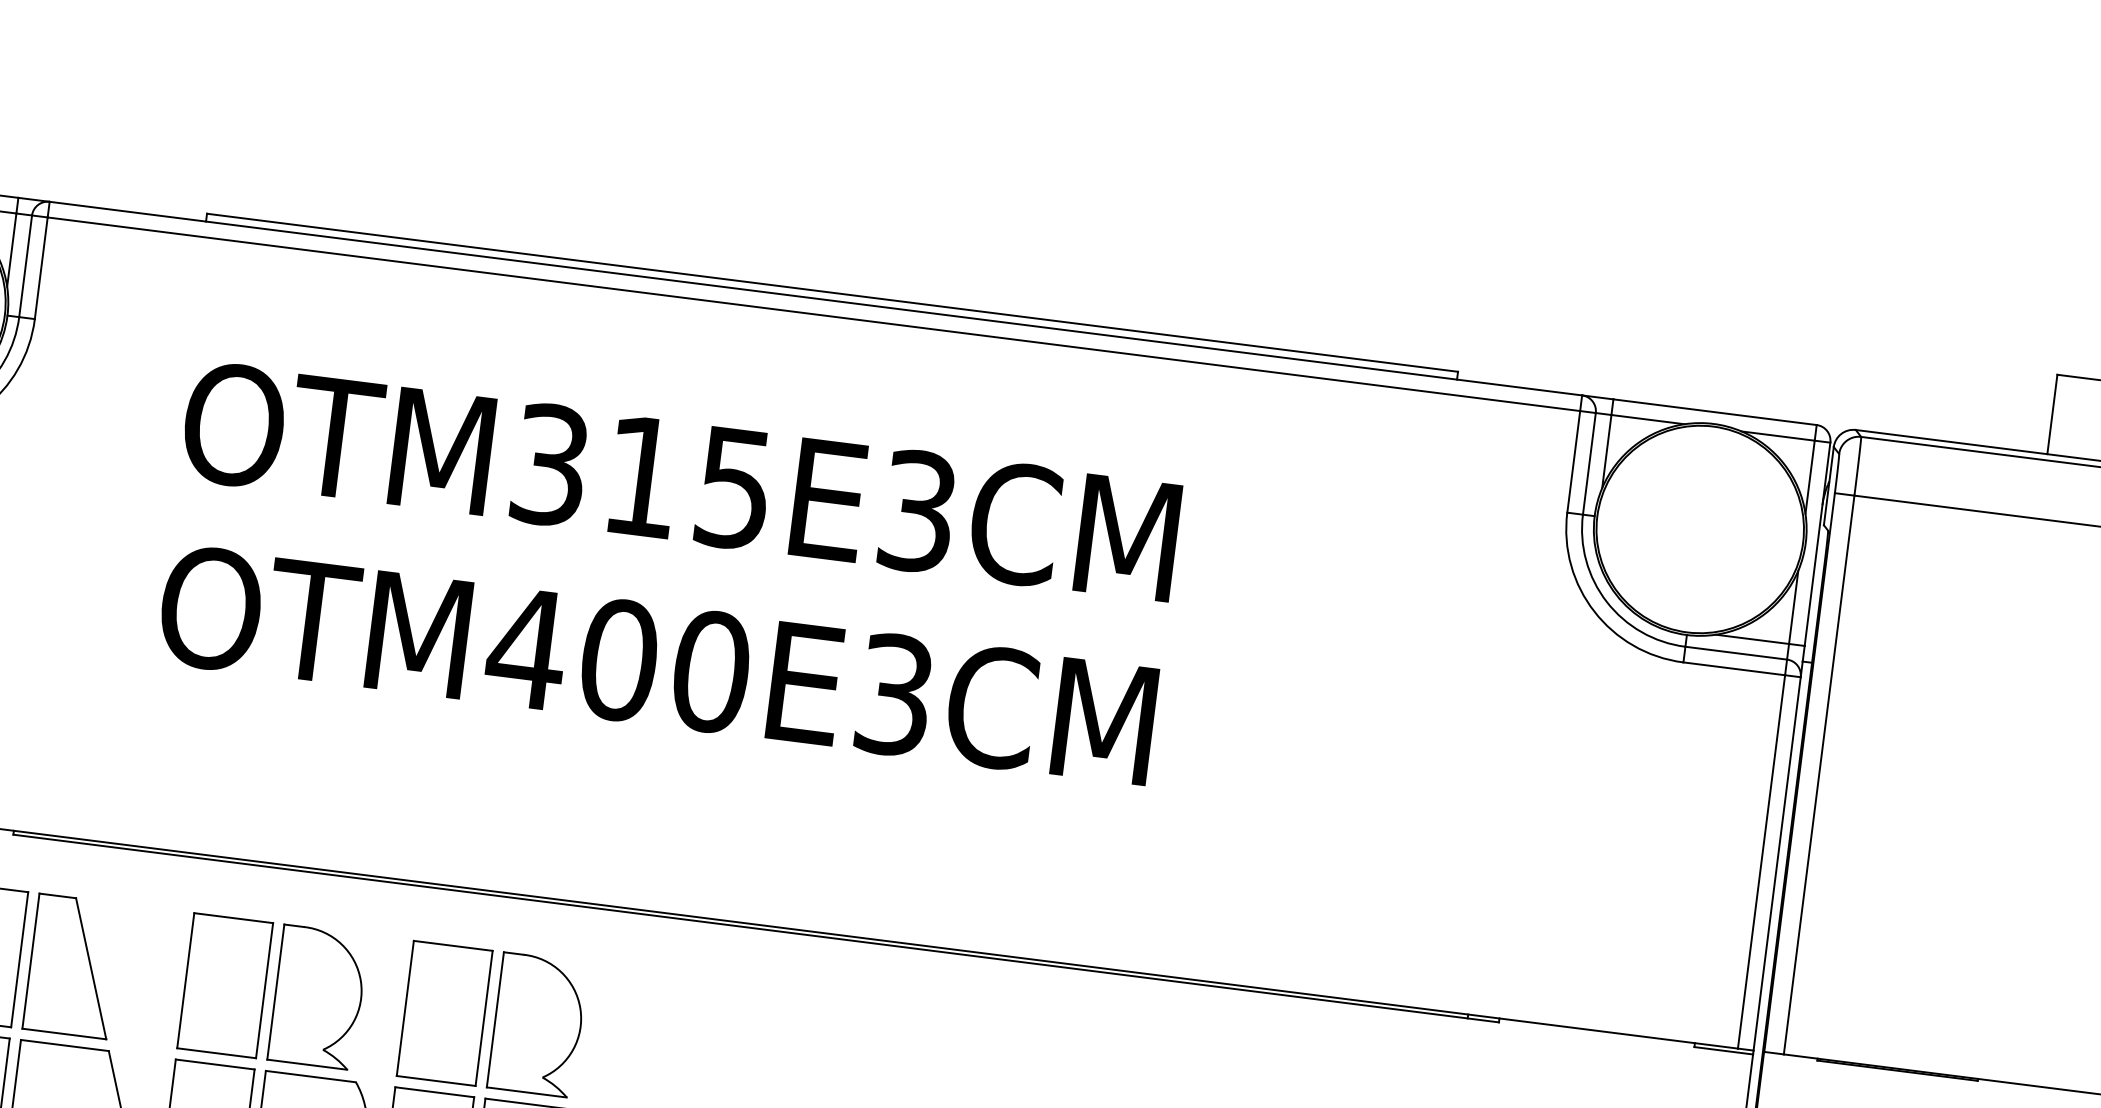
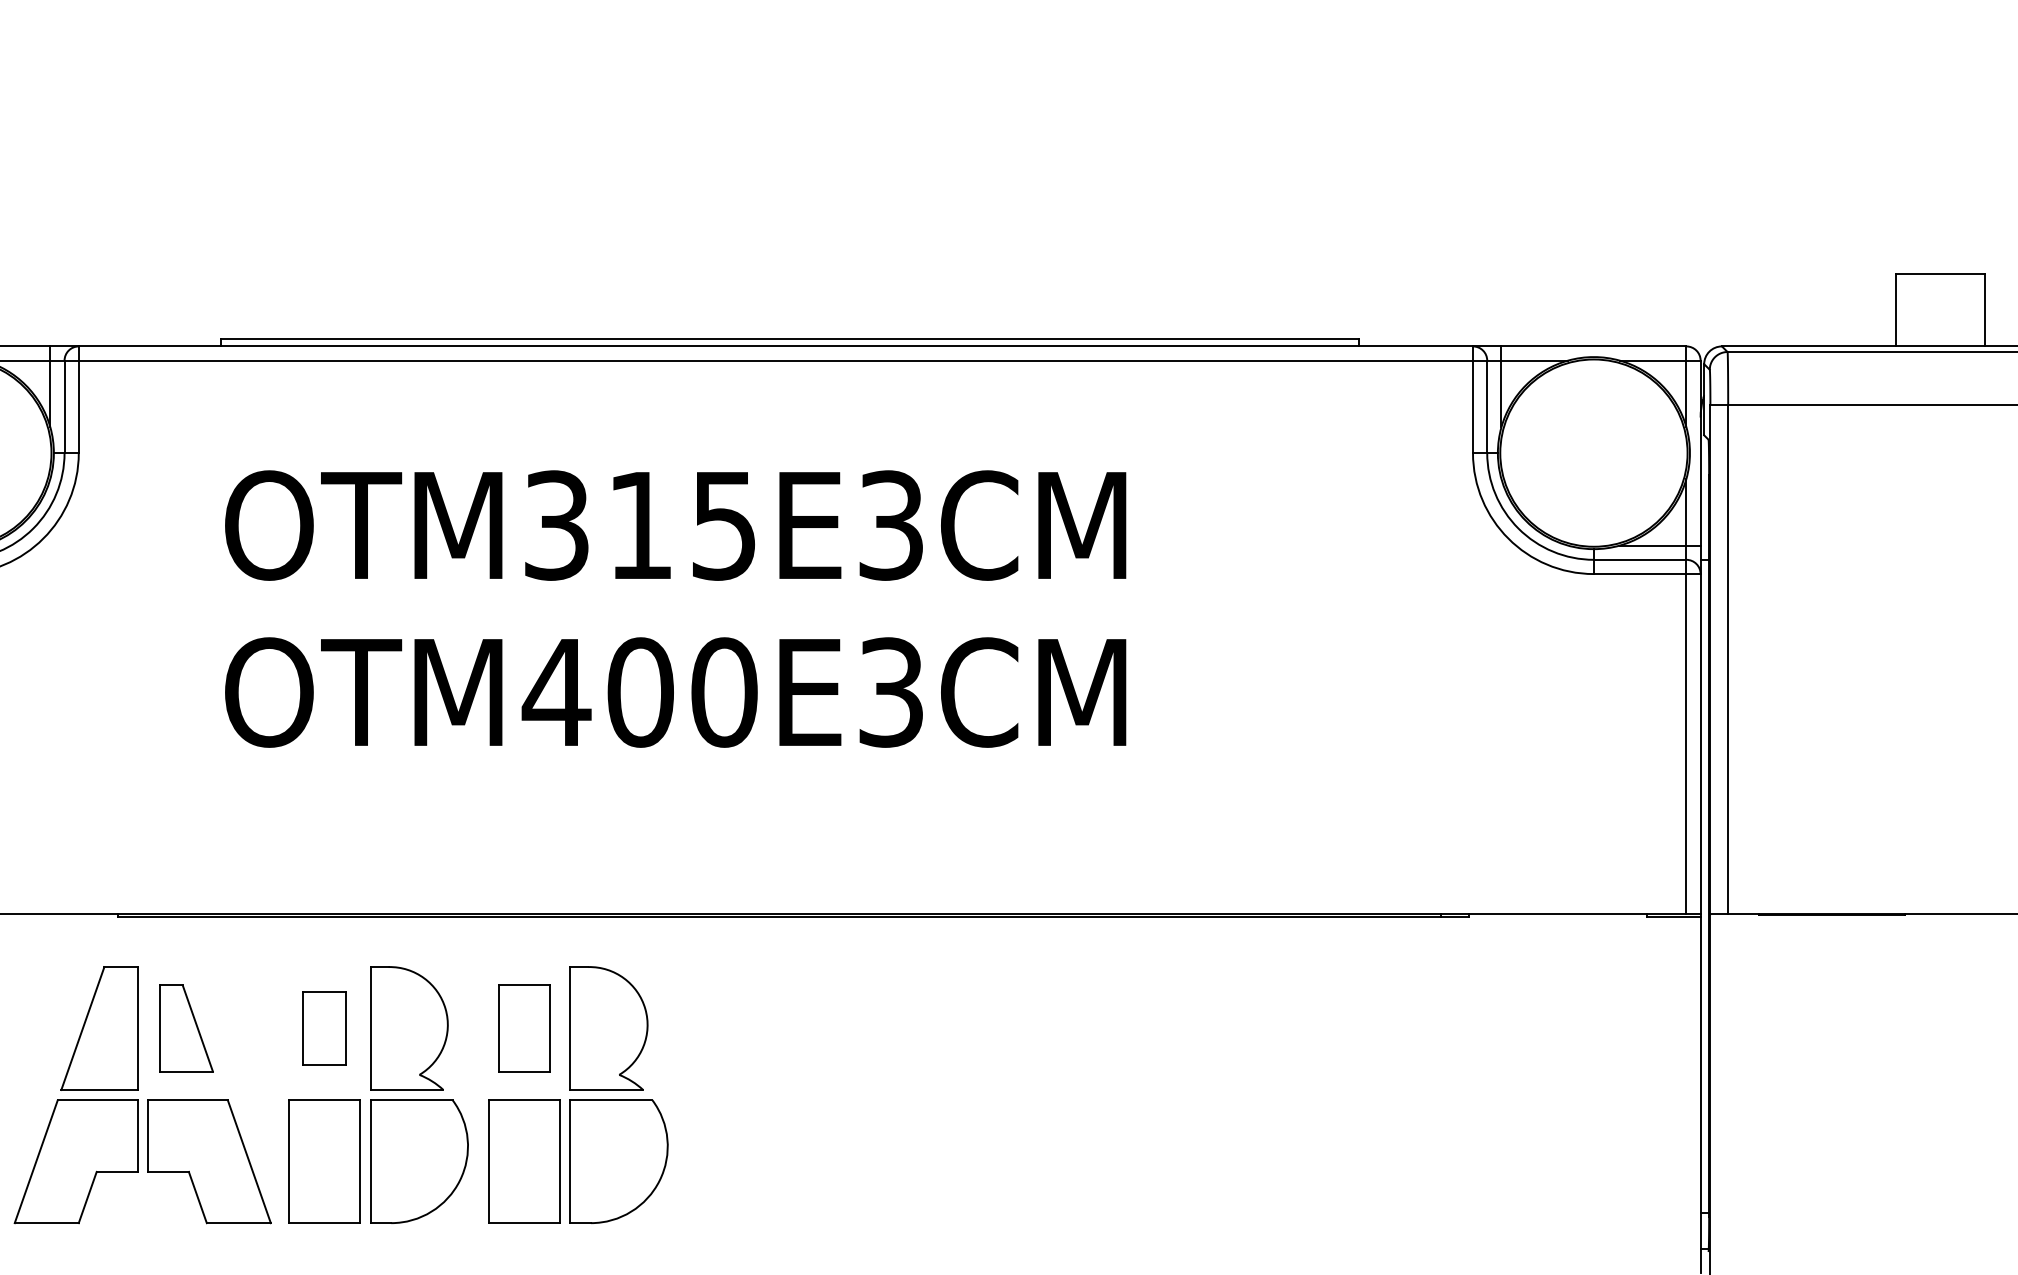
part: (73, 966) -> (186, 1028), size x0.7
part: (225, 985) -> (324, 1028), size x0.6
part: (444, 1013) -> (524, 1028), size x0.7

